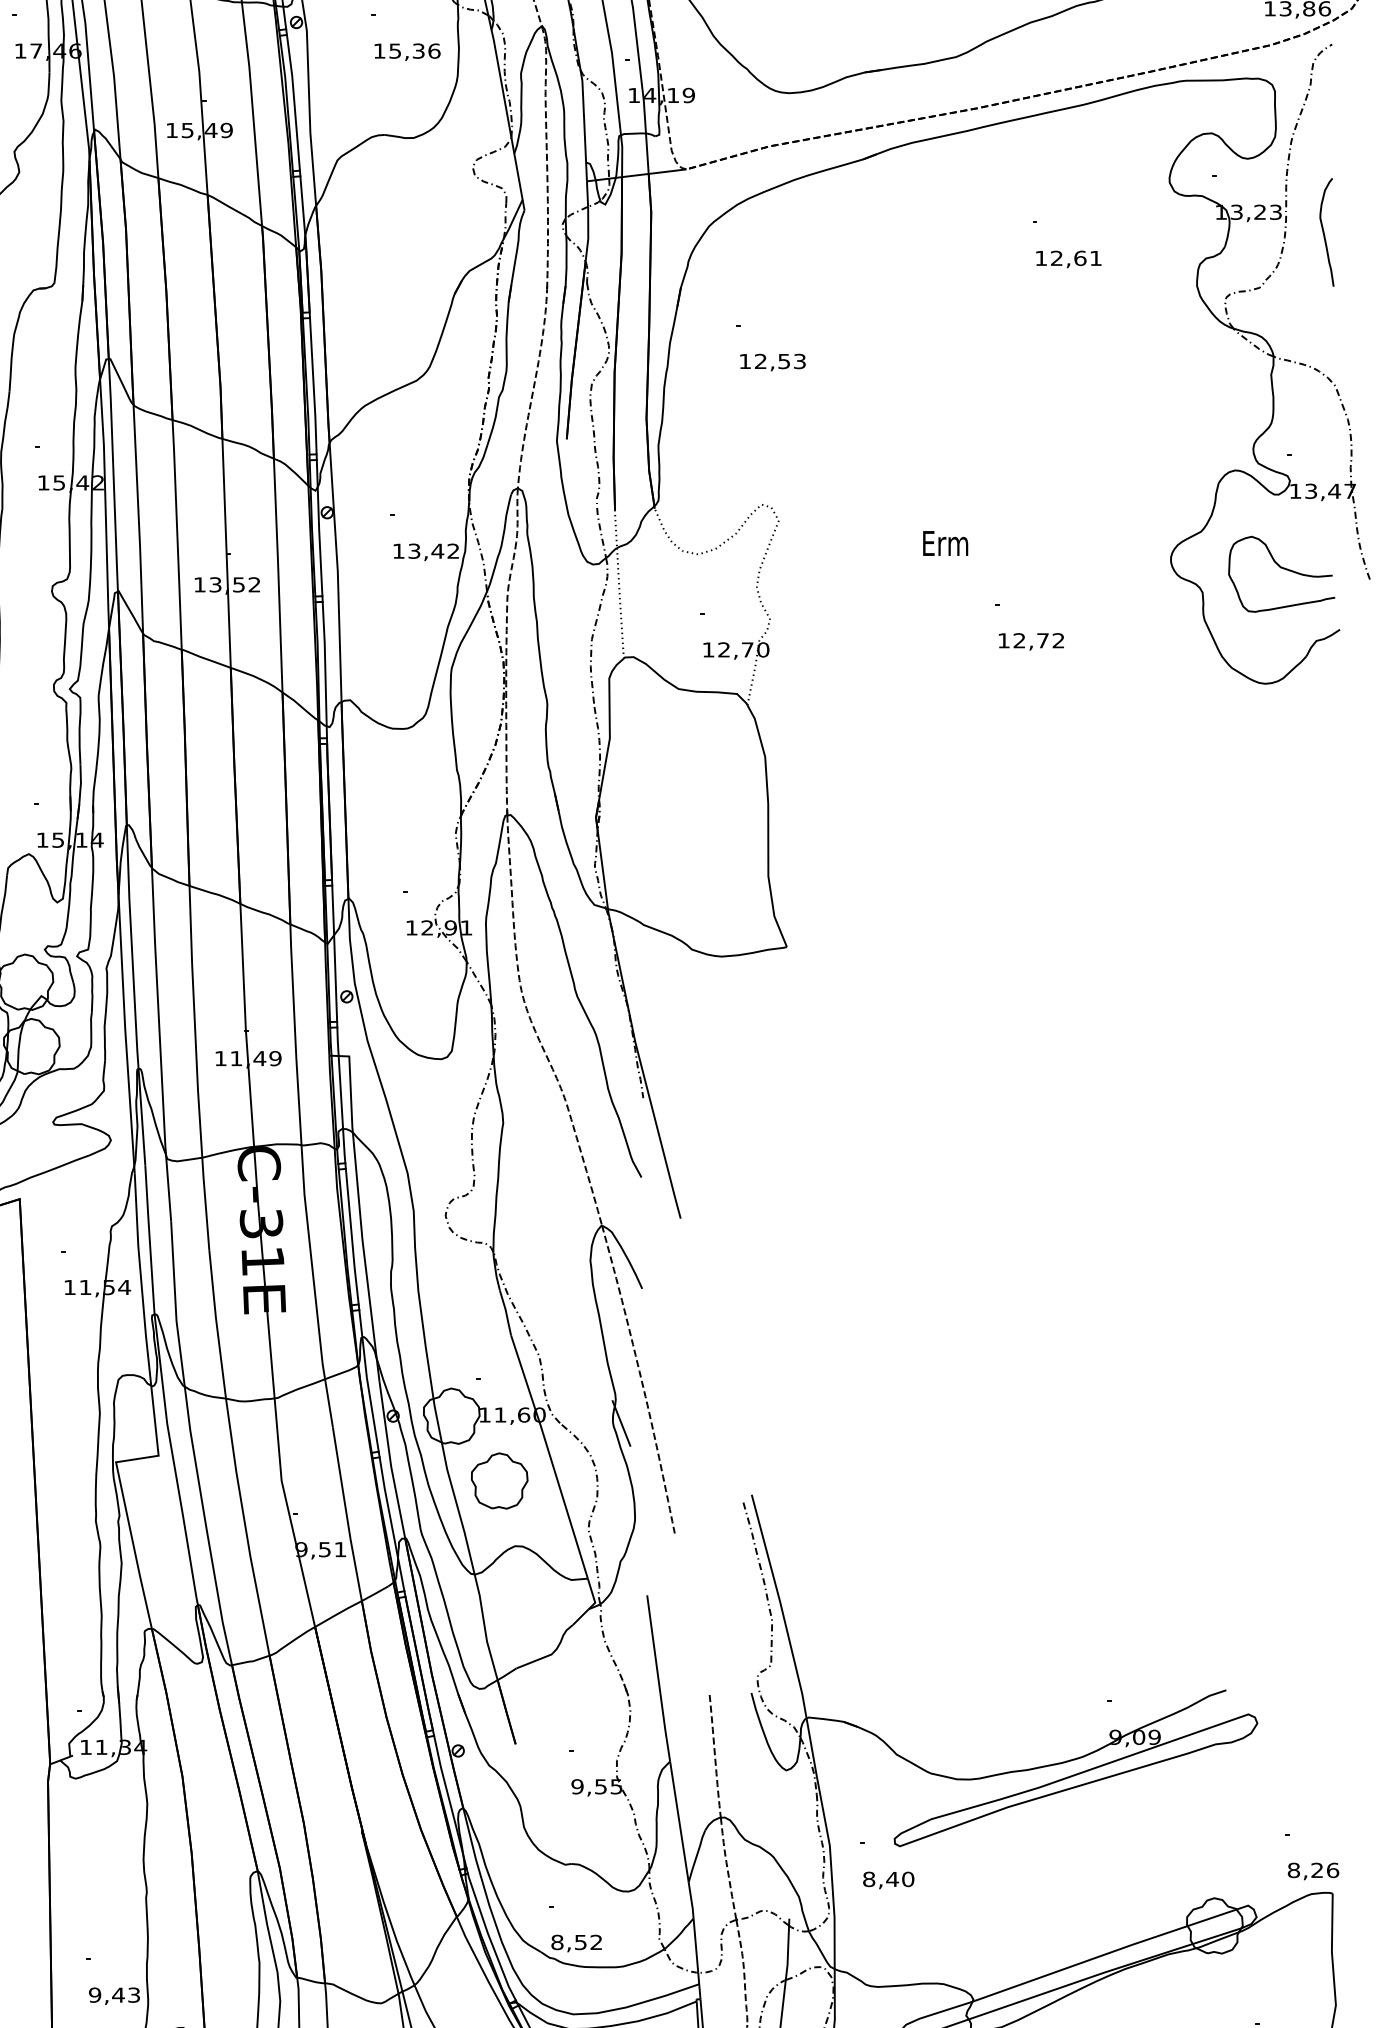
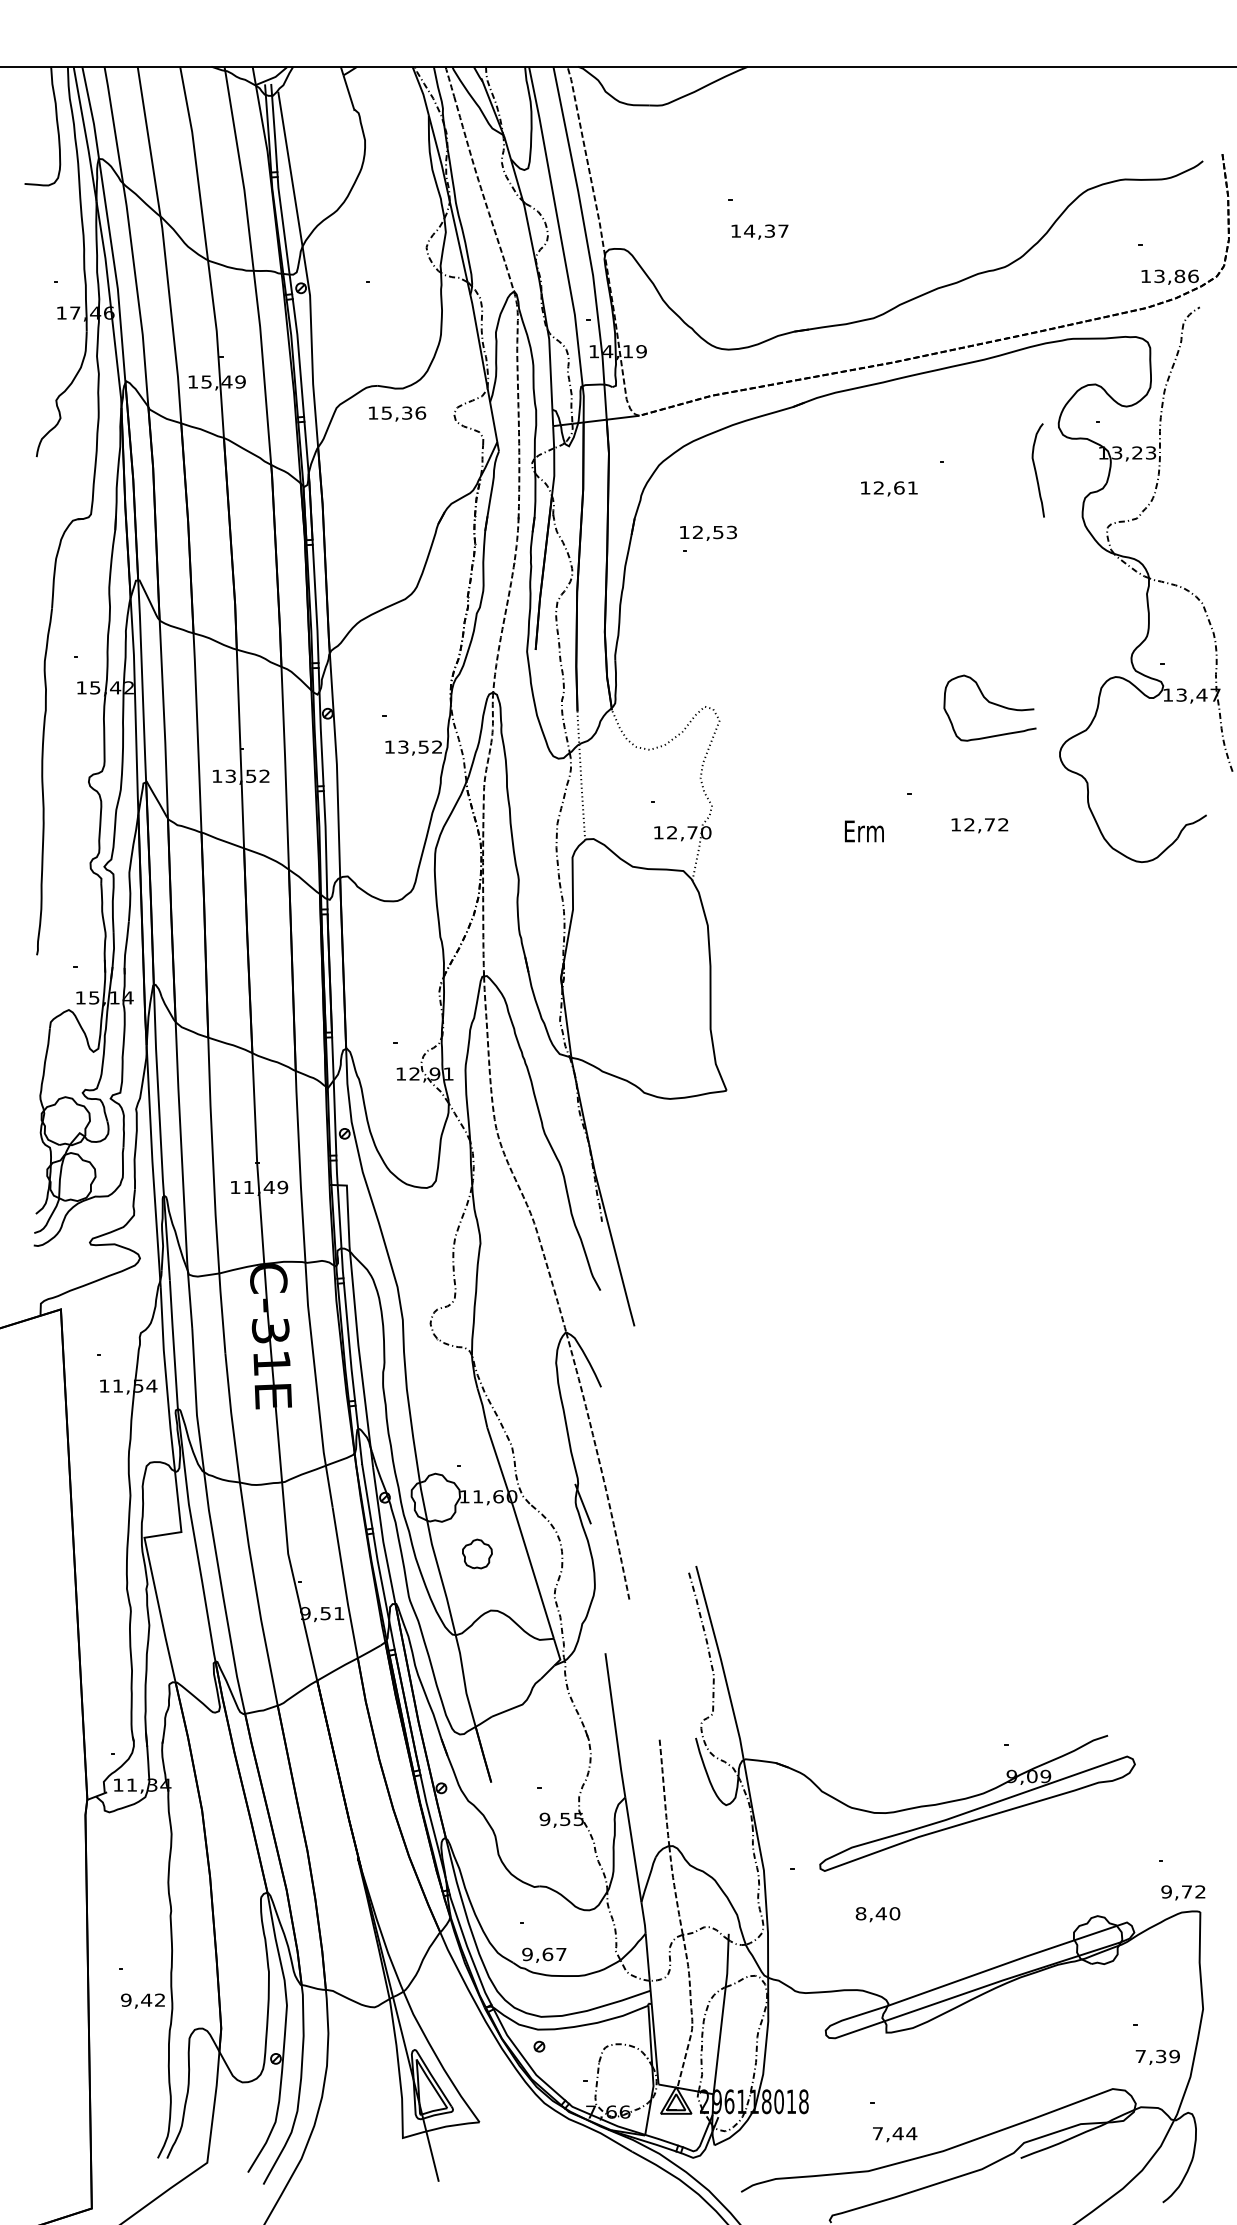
text: (407, 51) -> (397, 413), moved
curve: (1324, 232) -> (1036, 470), moved
text: (1069, 258) -> (889, 488), moved
text: (772, 361) -> (708, 532), moved
text: (945, 543) -> (864, 831), moved
text: (437, 550) -> (423, 746), 13,42 -> 13,52
curve: (1281, 568) -> (989, 703), moved
text: (1030, 641) -> (979, 825), moved
part: (499, 1480) -> (477, 1553), size x0.6
text: (1313, 1869) -> (1183, 1891), 8,26 -> 9,72
text: (888, 1880) -> (877, 1914), moved
text: (576, 1942) -> (544, 1954), 8,52 -> 9,67
text: (134, 1995) -> (160, 2000), 9,43 -> 9,42

